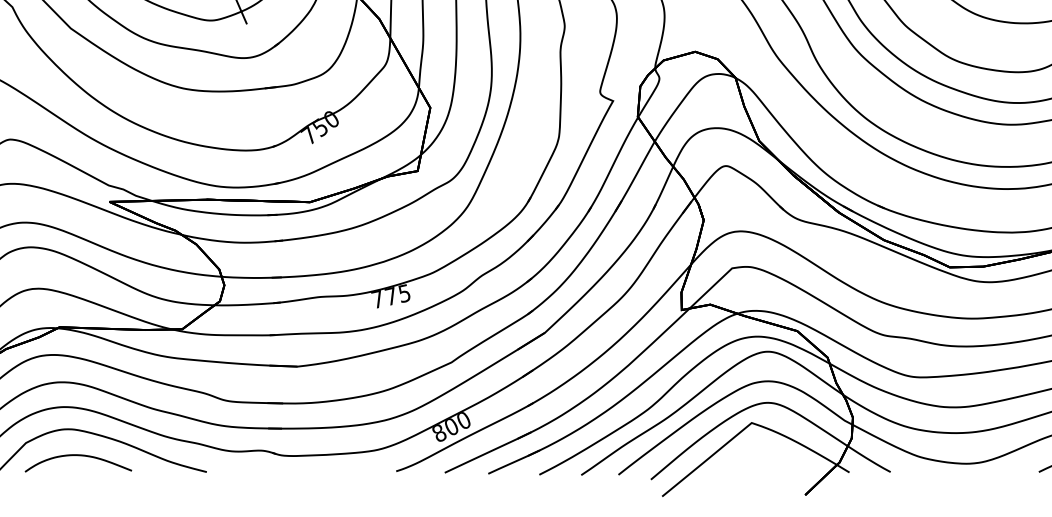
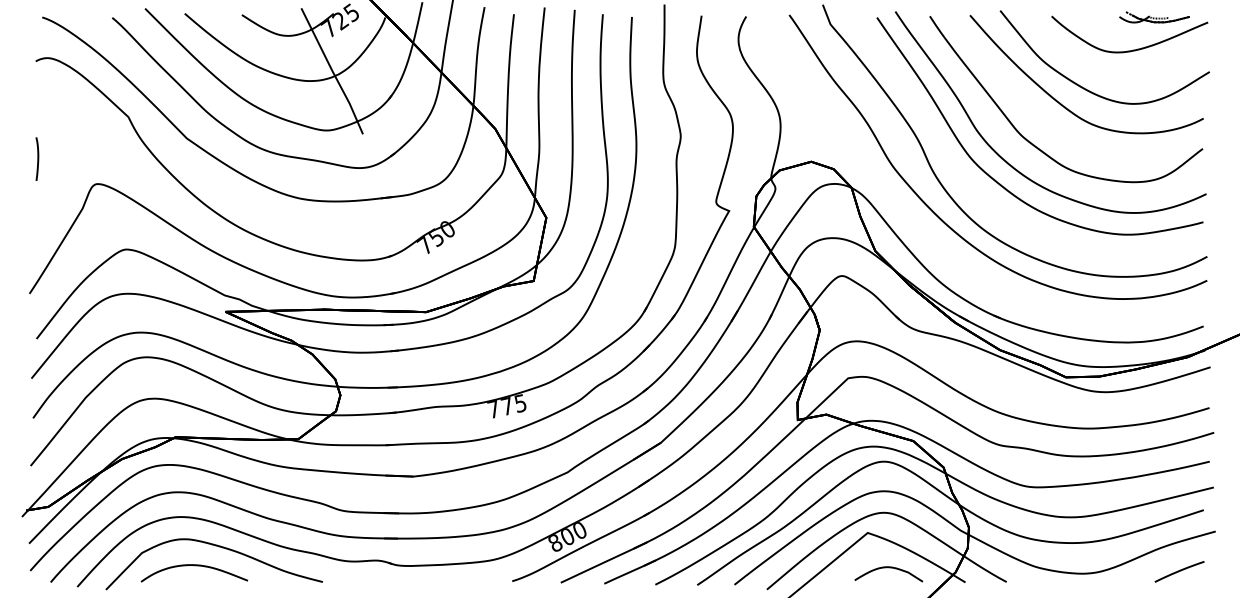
curve: (772, 458) -> (888, 568), added

